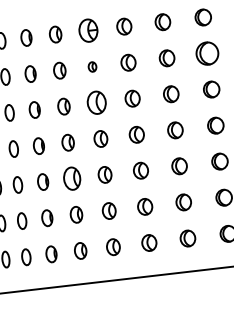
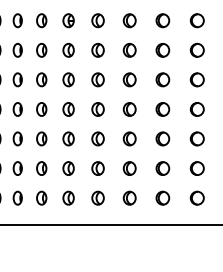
part: (88, 30) -> (68, 20), size x0.71
part: (207, 53) -> (162, 50), size x0.71
part: (92, 67) -> (68, 50), size x1.67
part: (96, 102) -> (68, 79), size x0.71
part: (71, 178) -> (41, 138), size x0.71

